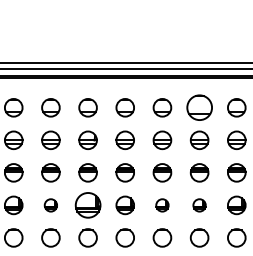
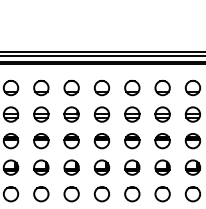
part: (199, 107) -> (162, 87), size x0.71
part: (50, 205) -> (40, 167), size x1.43
part: (87, 205) -> (71, 167), size x0.71
part: (162, 205) -> (132, 167), size x1.43
part: (199, 205) -> (162, 167), size x1.43

